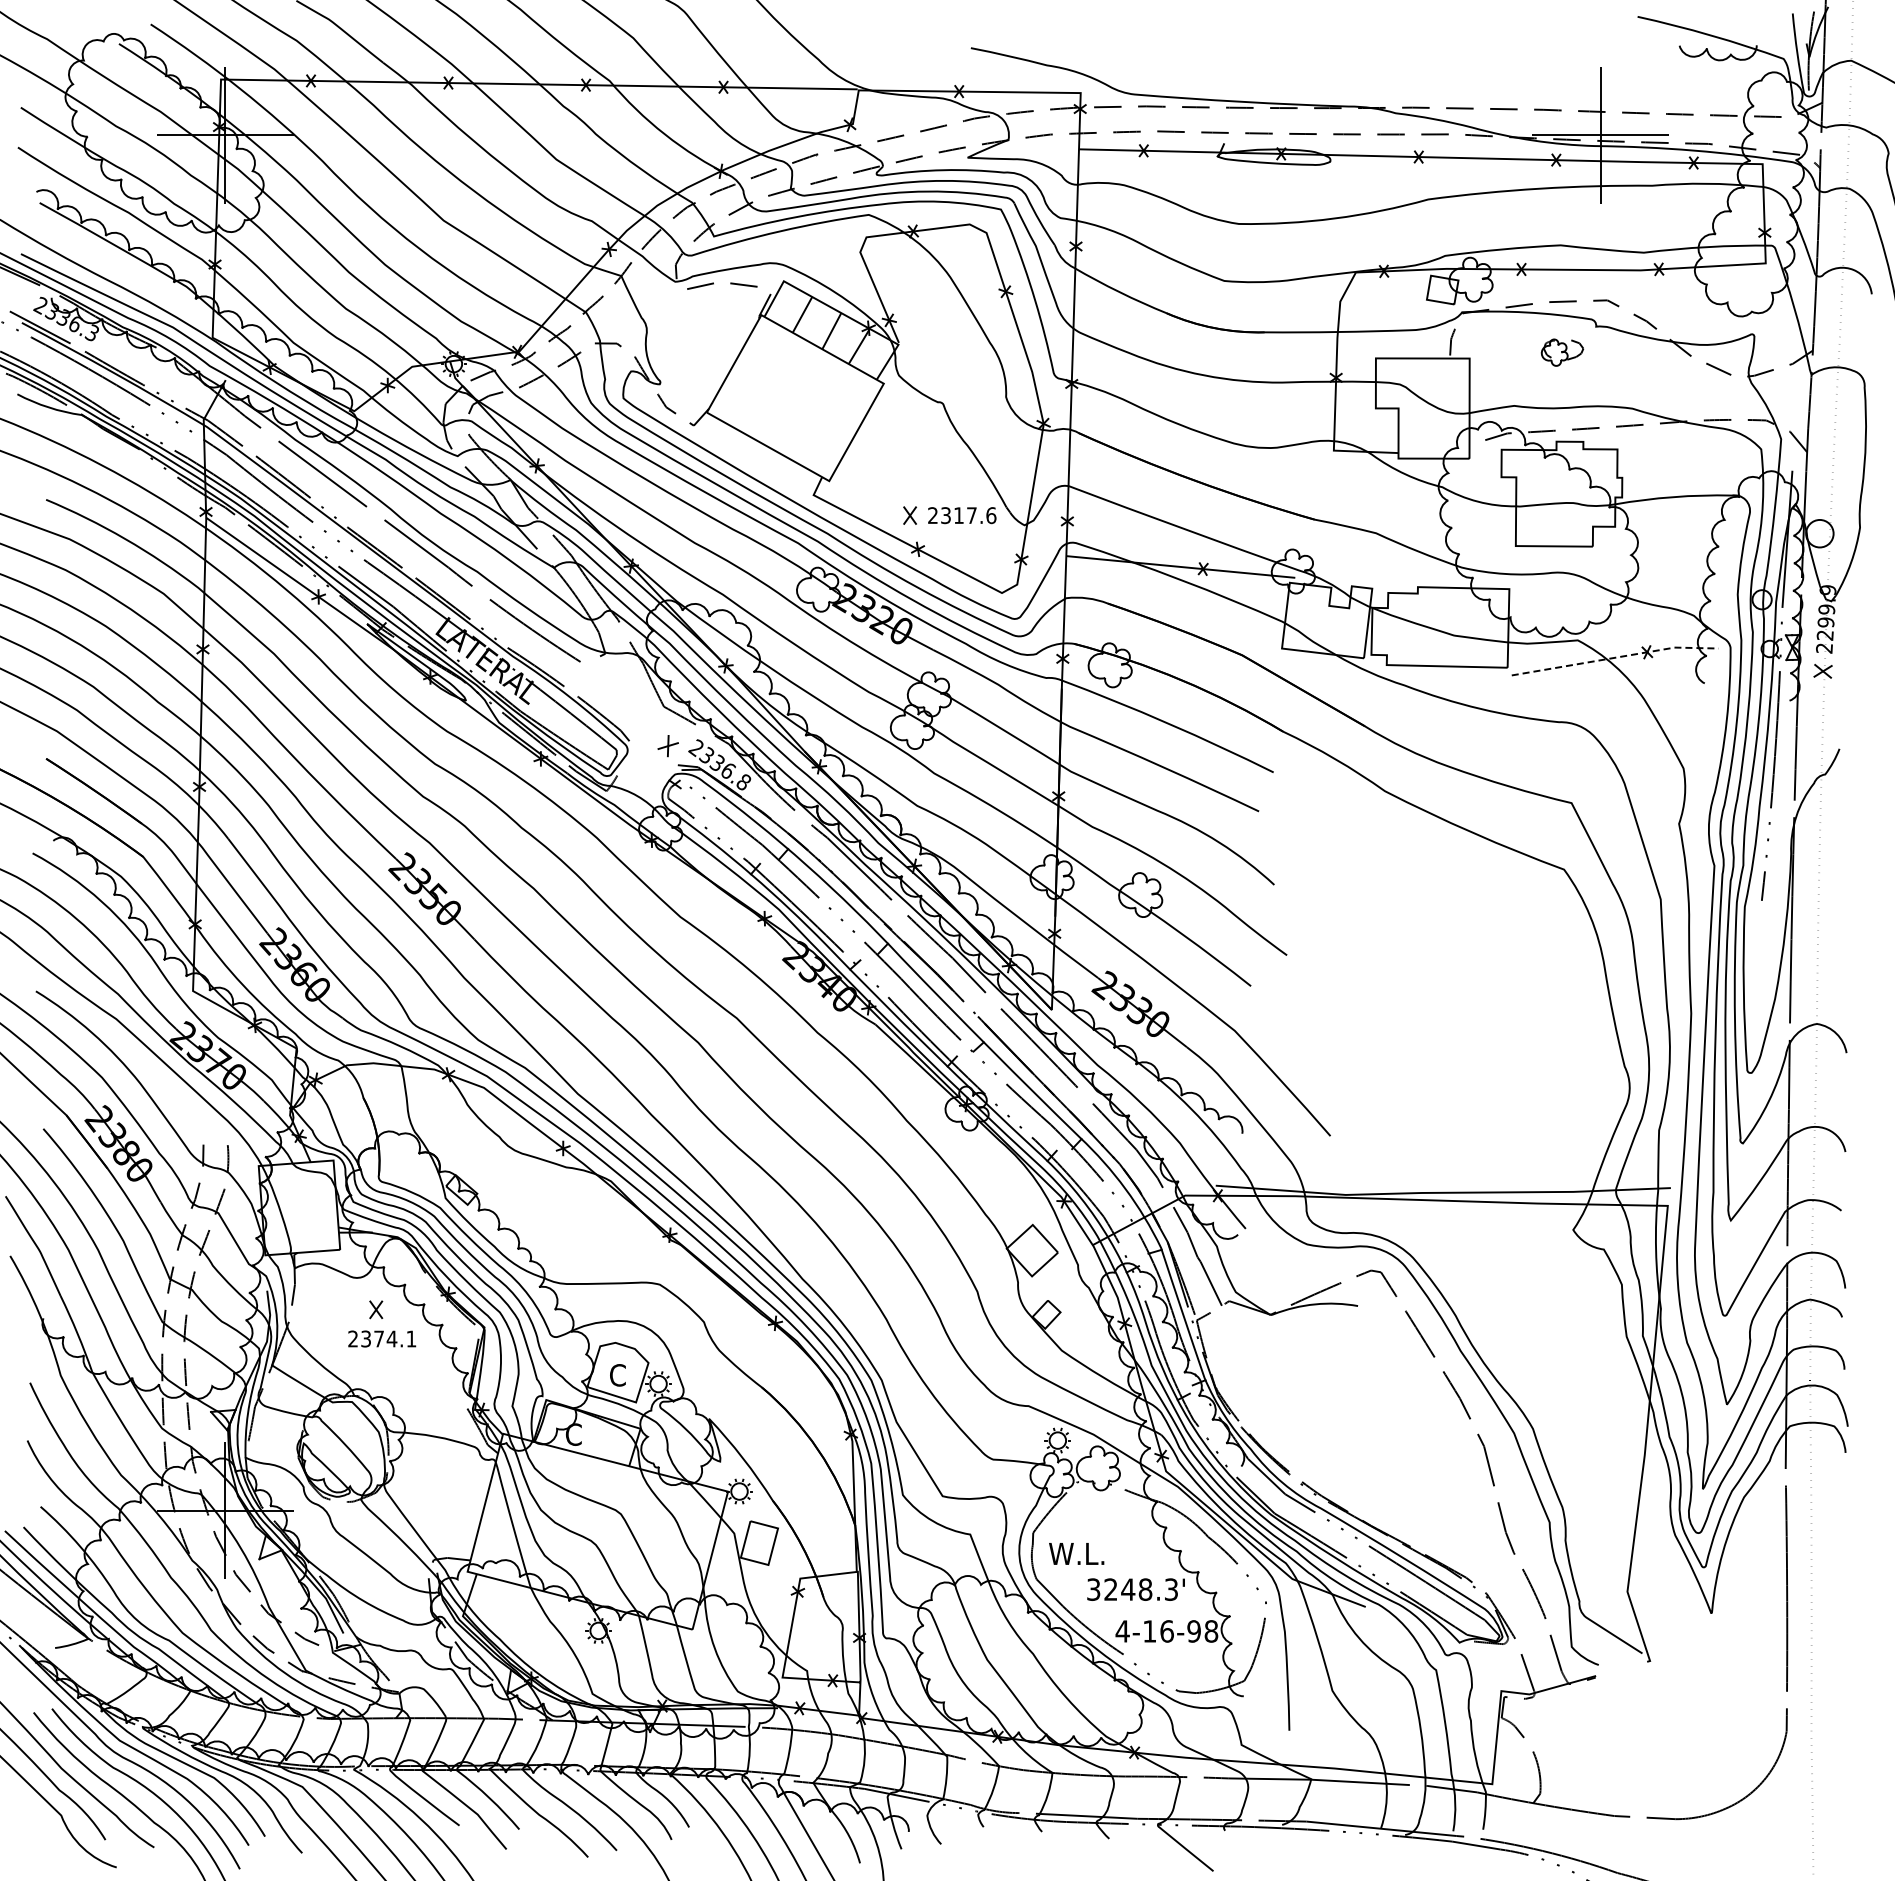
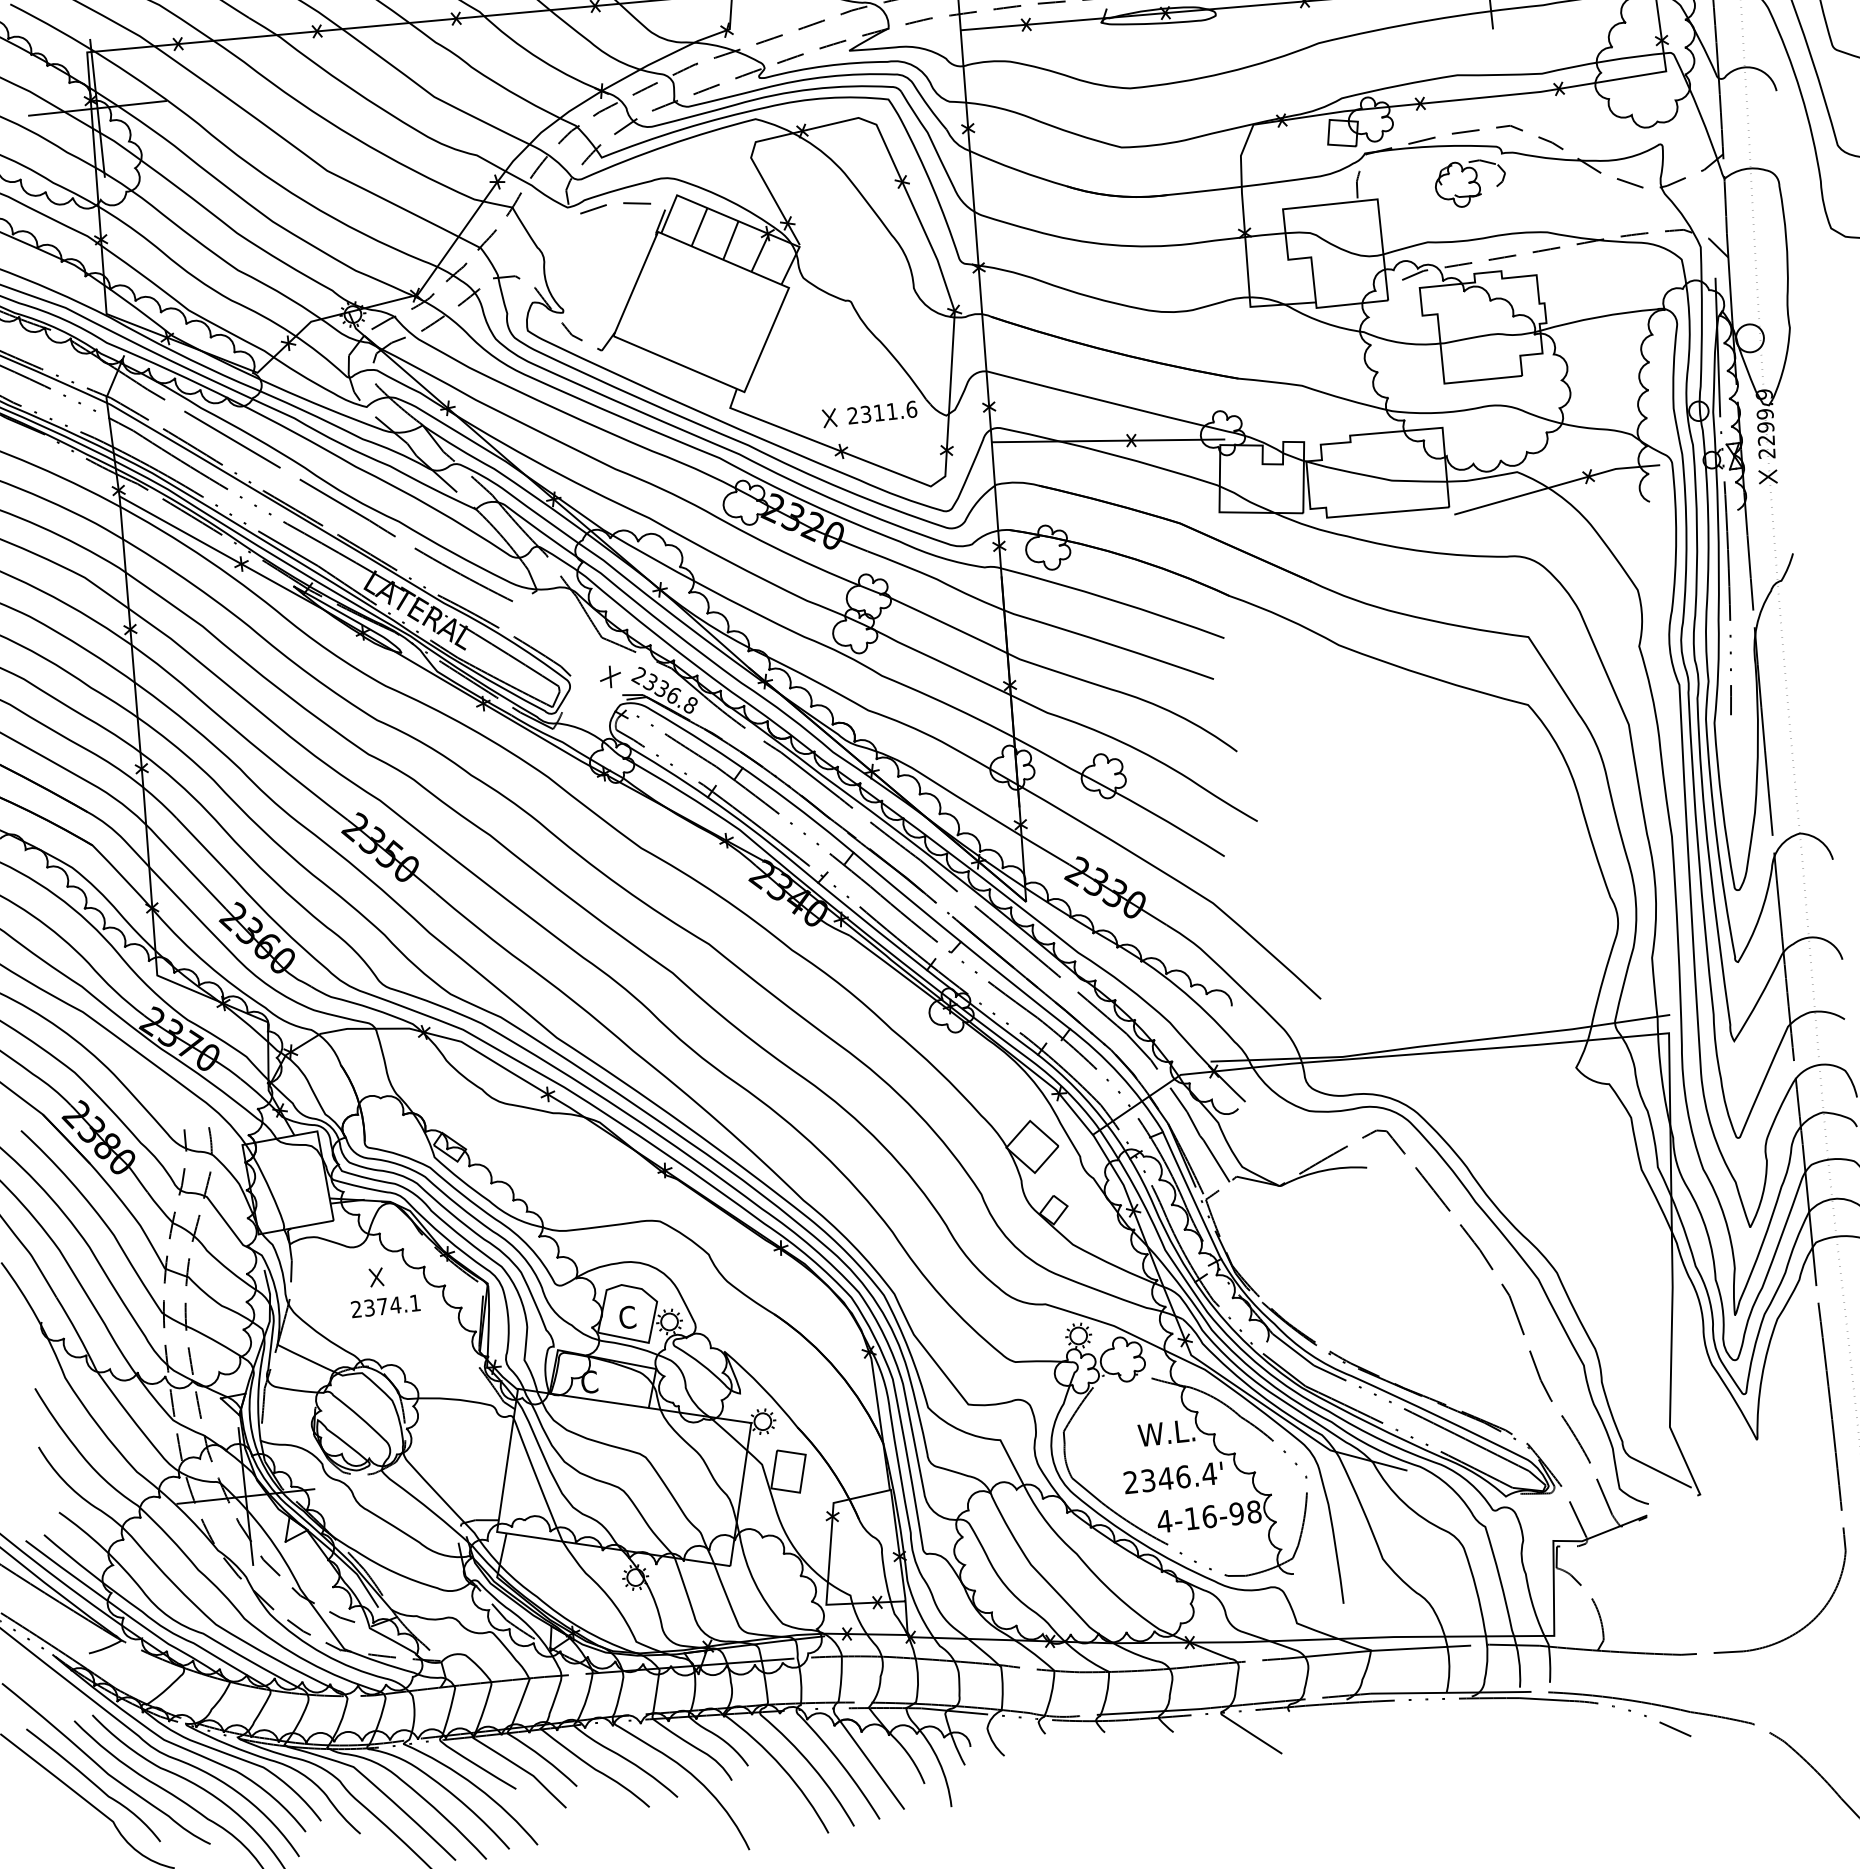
part: (1562, 352) -> (1470, 183), size x1.67
text: (971, 515) -> (891, 411), 2317.6 -> 2311.6
line: (1615, 657) -> (1557, 485), dashed -> solid
text: (1076, 1553) -> (1166, 1432), moved
text: (1132, 1589) -> (1170, 1478), 3248.3' -> 2346.4'

